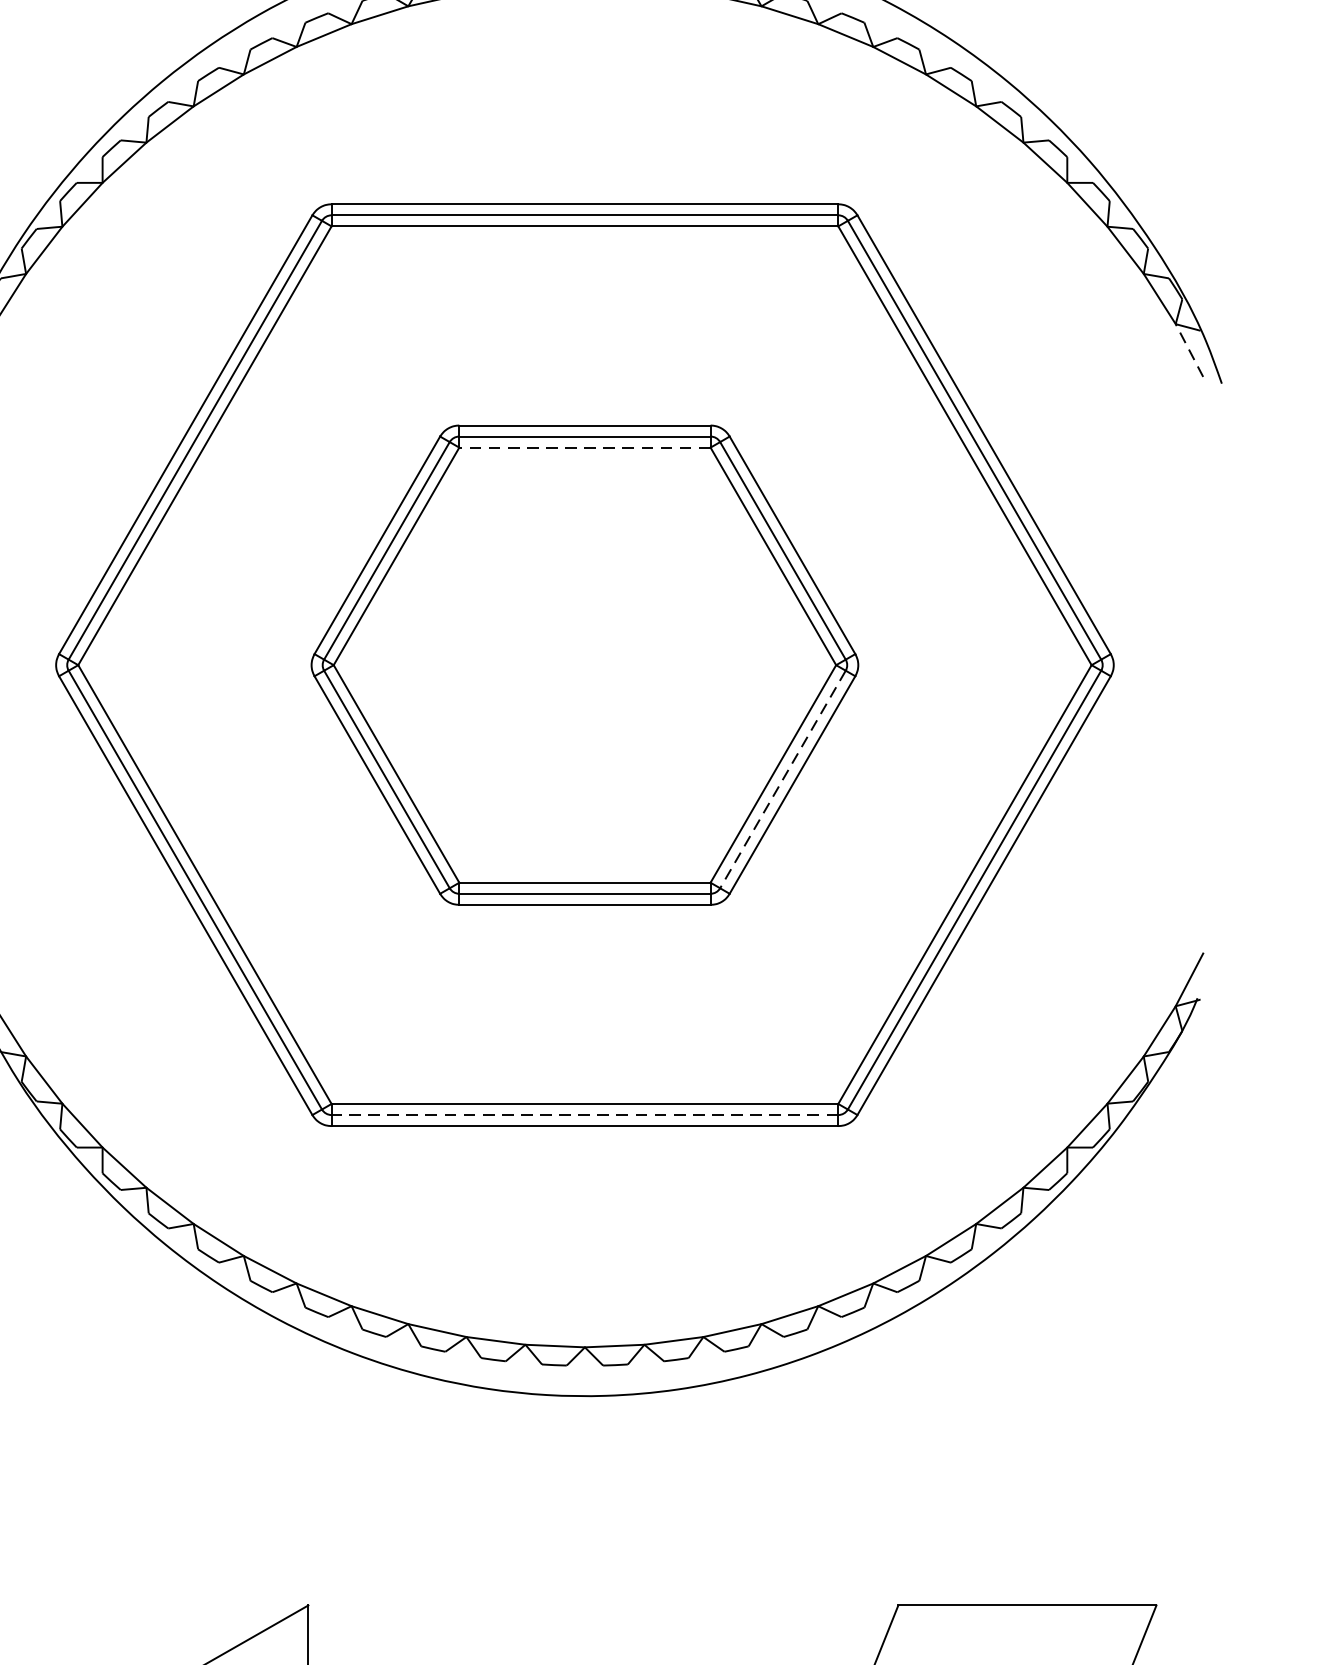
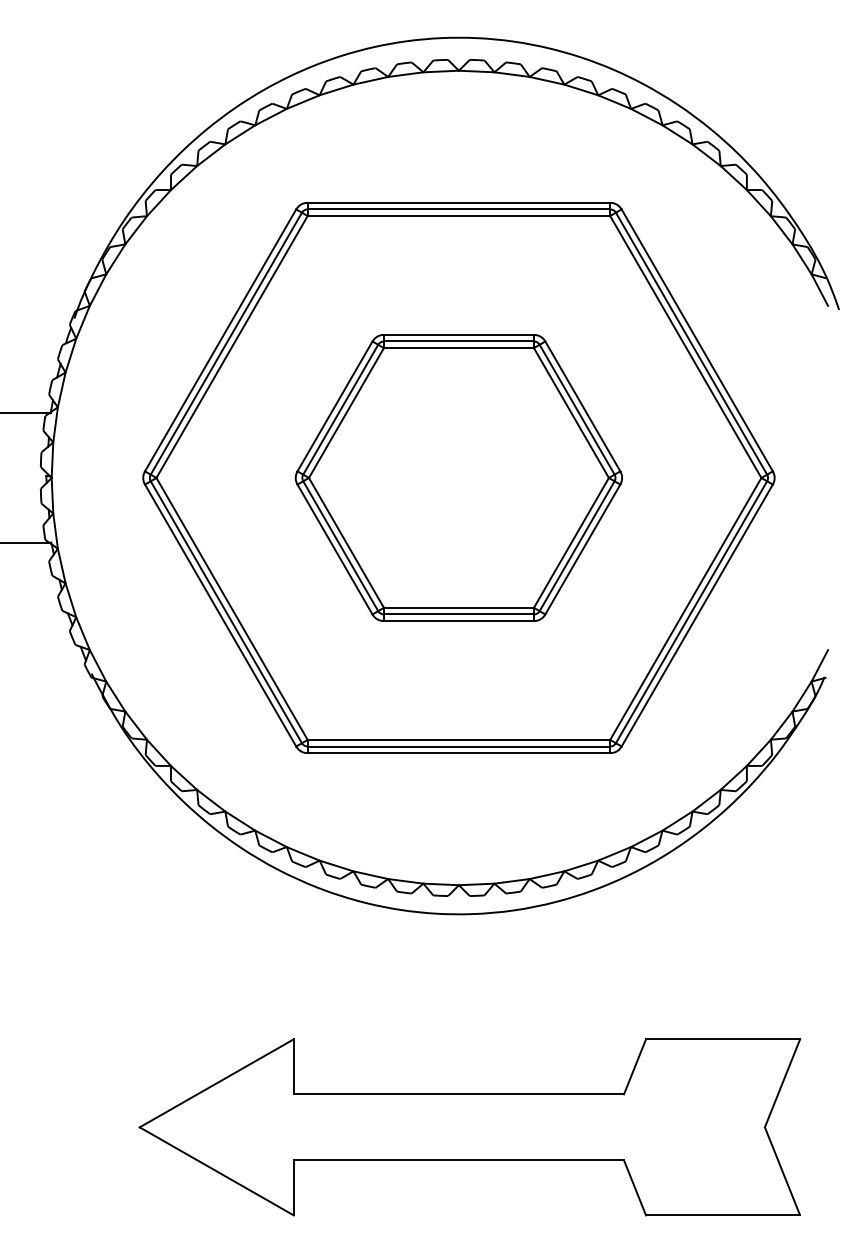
line: (1188, 351) -> (819, 290), dashed -> solid
line: (584, 448) -> (458, 348), dashed -> solid
line: (783, 779) -> (577, 546), dashed -> solid
line: (584, 1114) -> (458, 746), dashed -> solid

